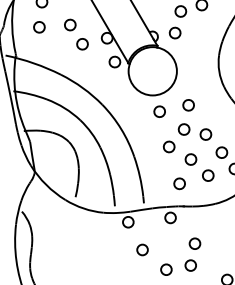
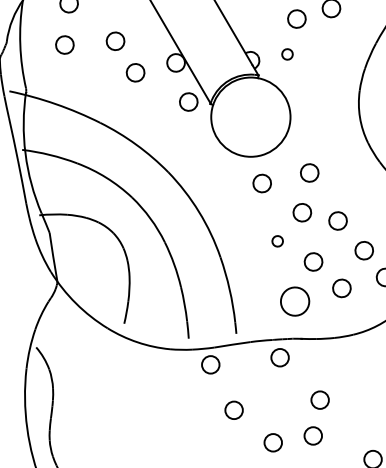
part: (174, 32) -> (286, 53), size x0.6
part: (168, 146) -> (276, 240), size x0.6
part: (179, 183) -> (294, 301), size x1.6

